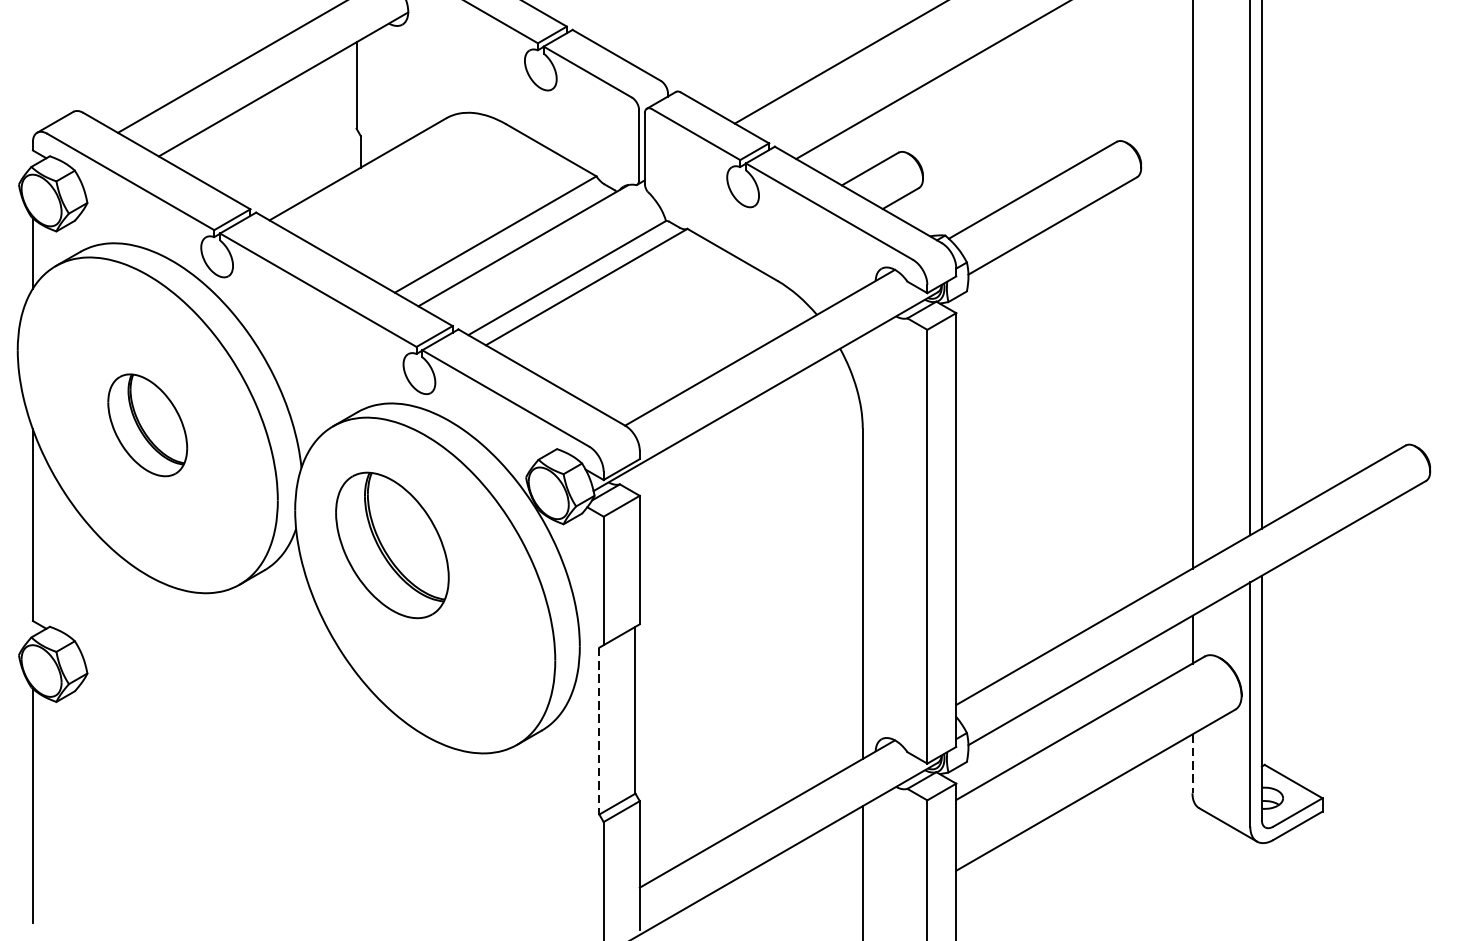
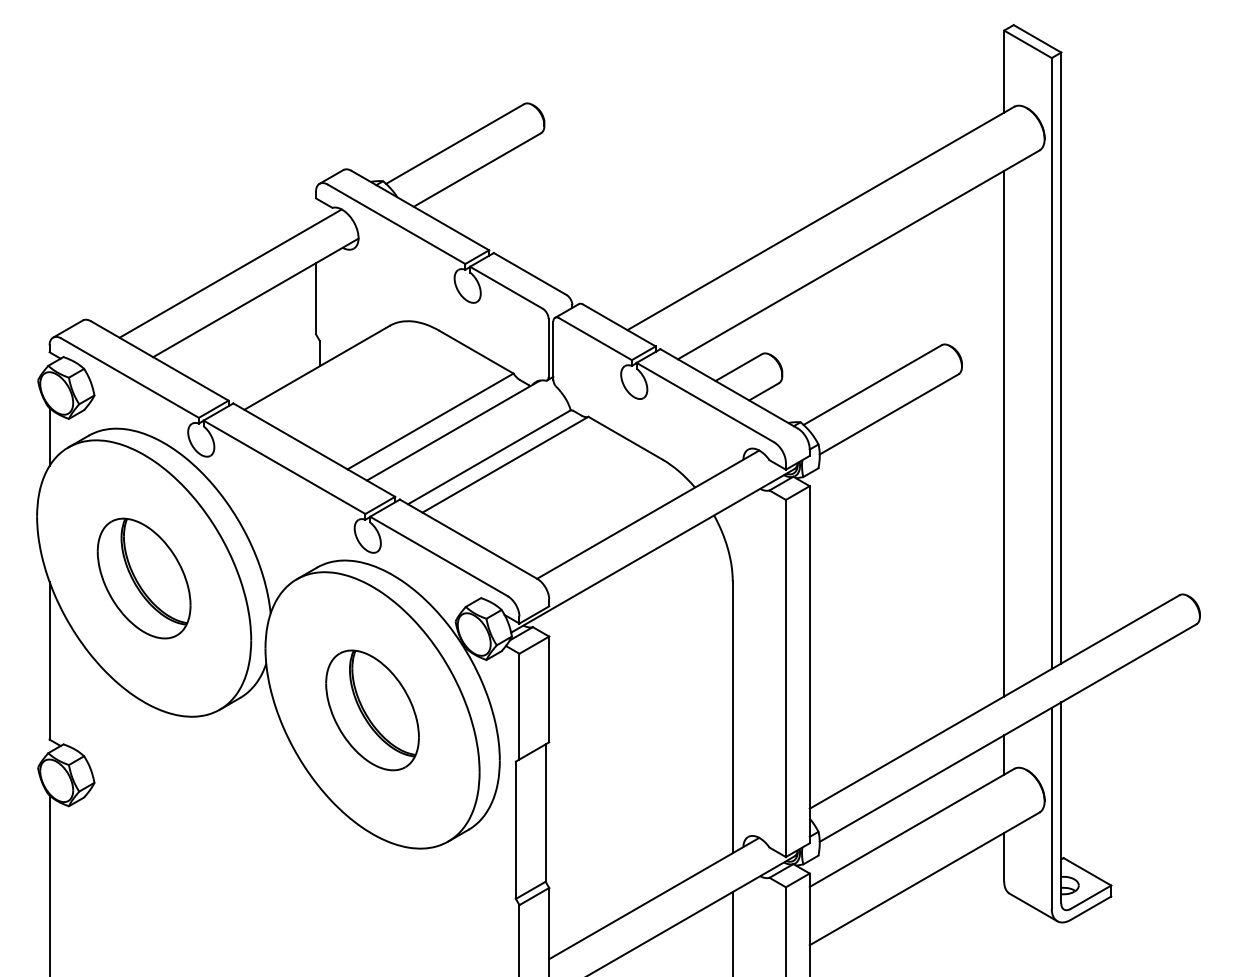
part: (146, 425) -> (143, 578), size x1.43
part: (392, 545) -> (372, 710), moved
line: (598, 731) -> (515, 830), dashed -> solid
line: (1192, 764) -> (1004, 857), dashed -> solid

